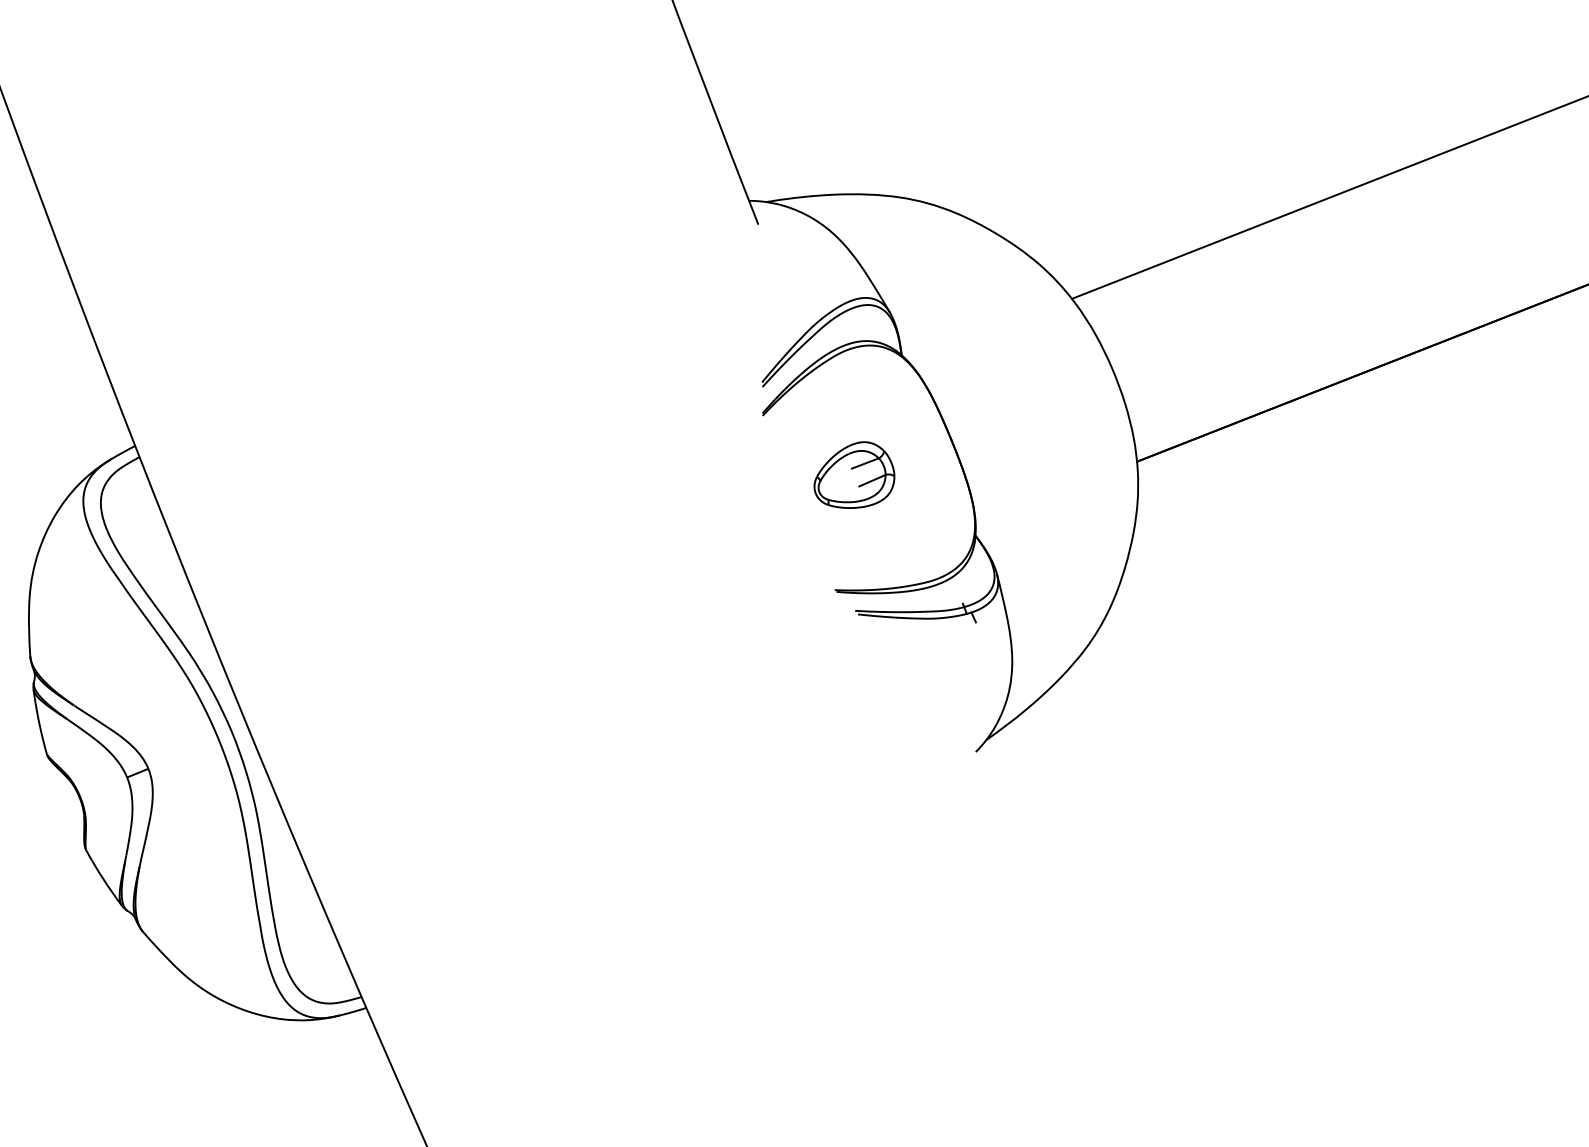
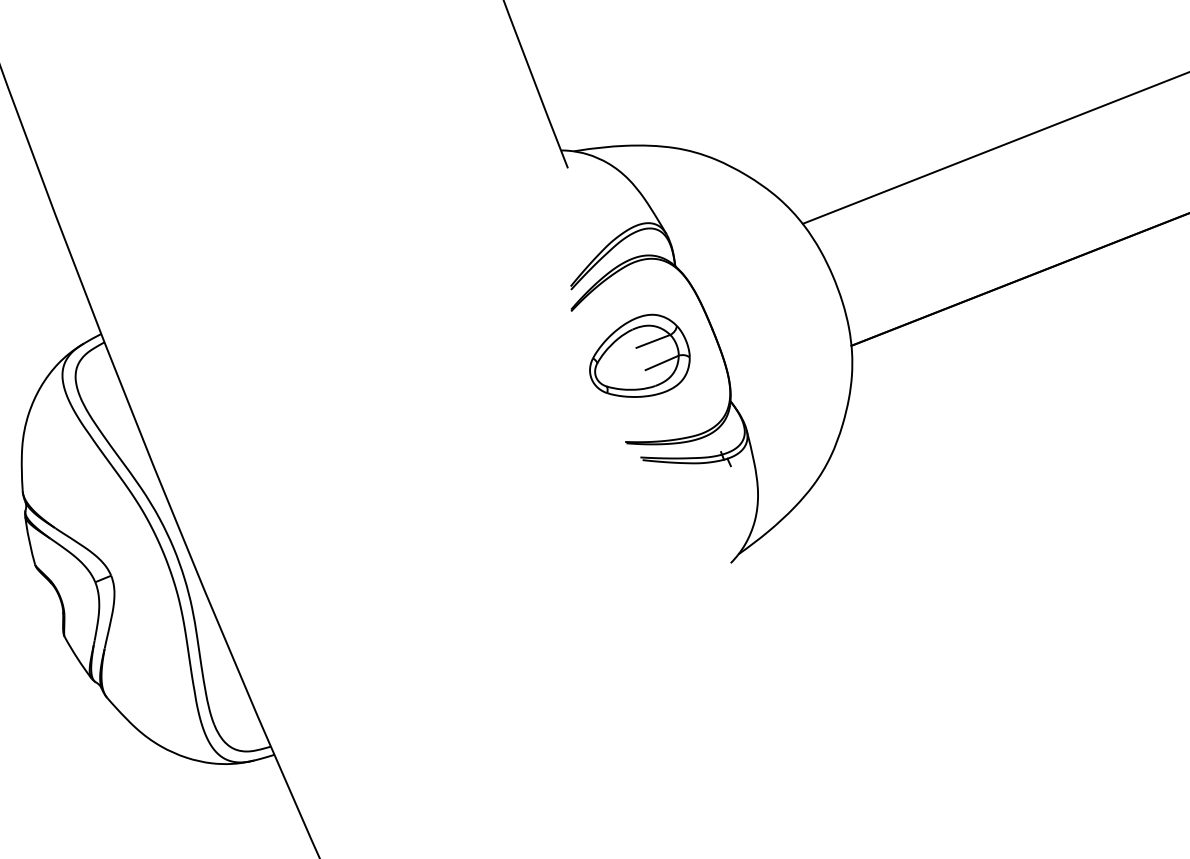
part: (854, 474) -> (639, 355), size x1.67

